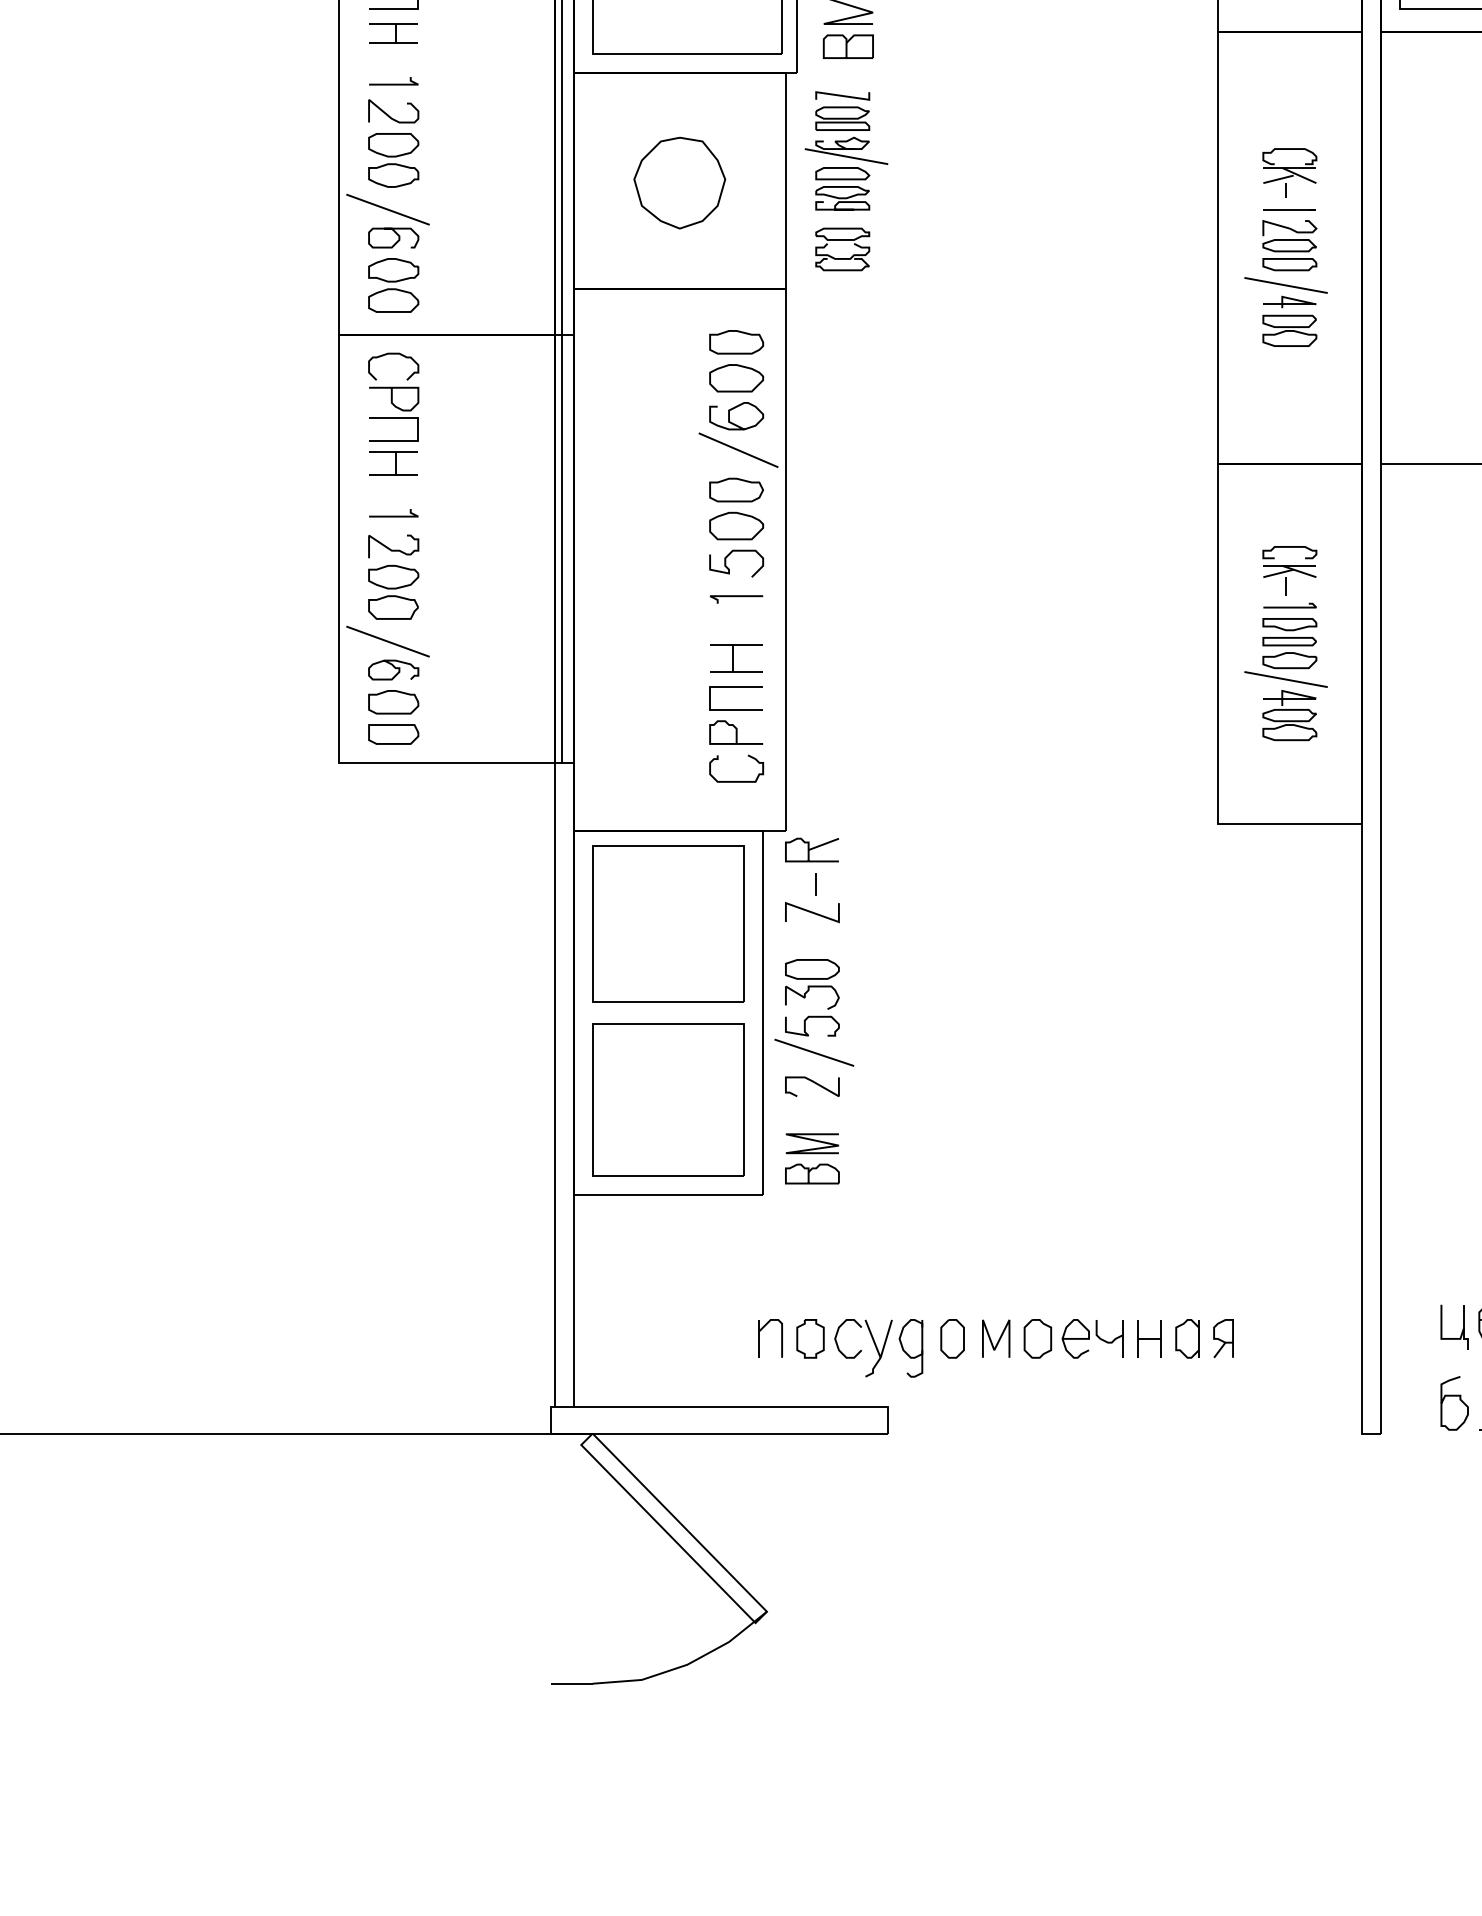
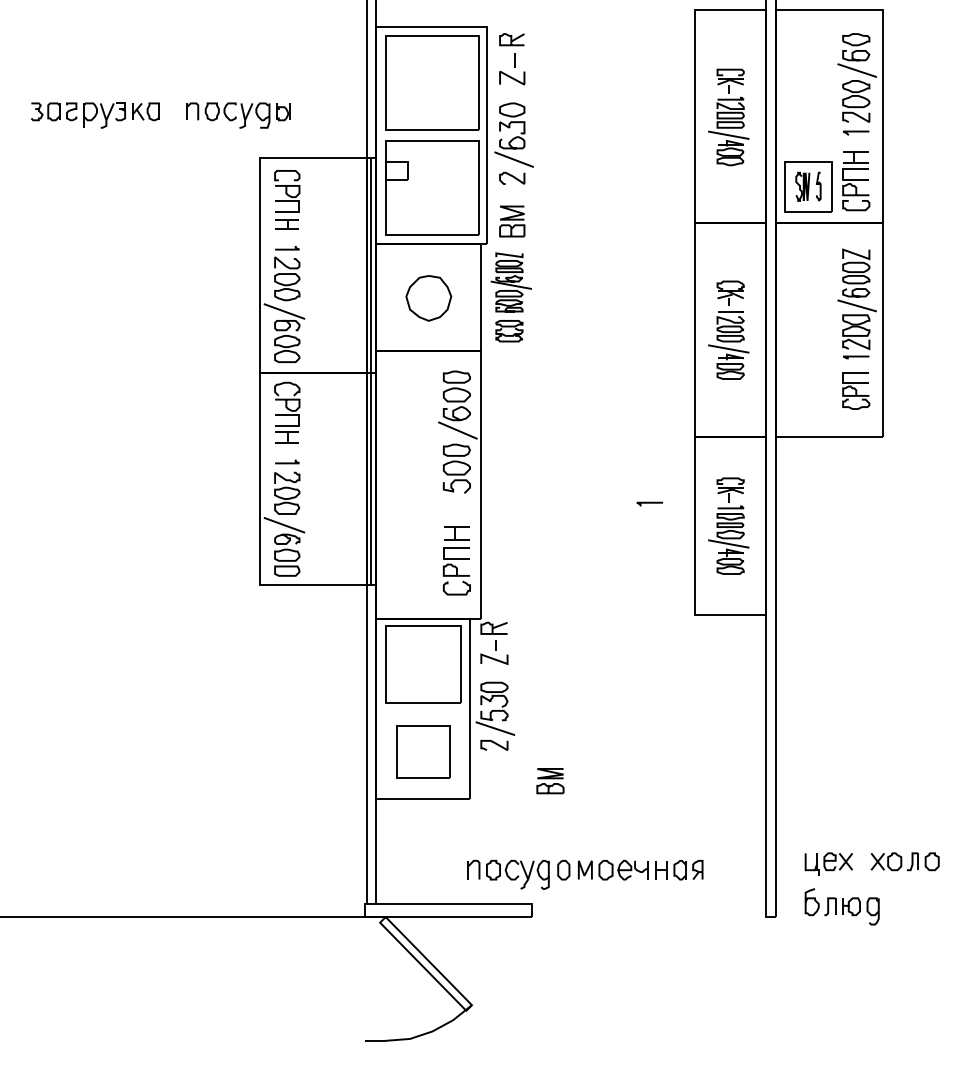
line: (735, 597) -> (649, 503), moved
part: (669, 1100) -> (423, 752), size x0.7
part: (812, 1159) -> (550, 781), moved

